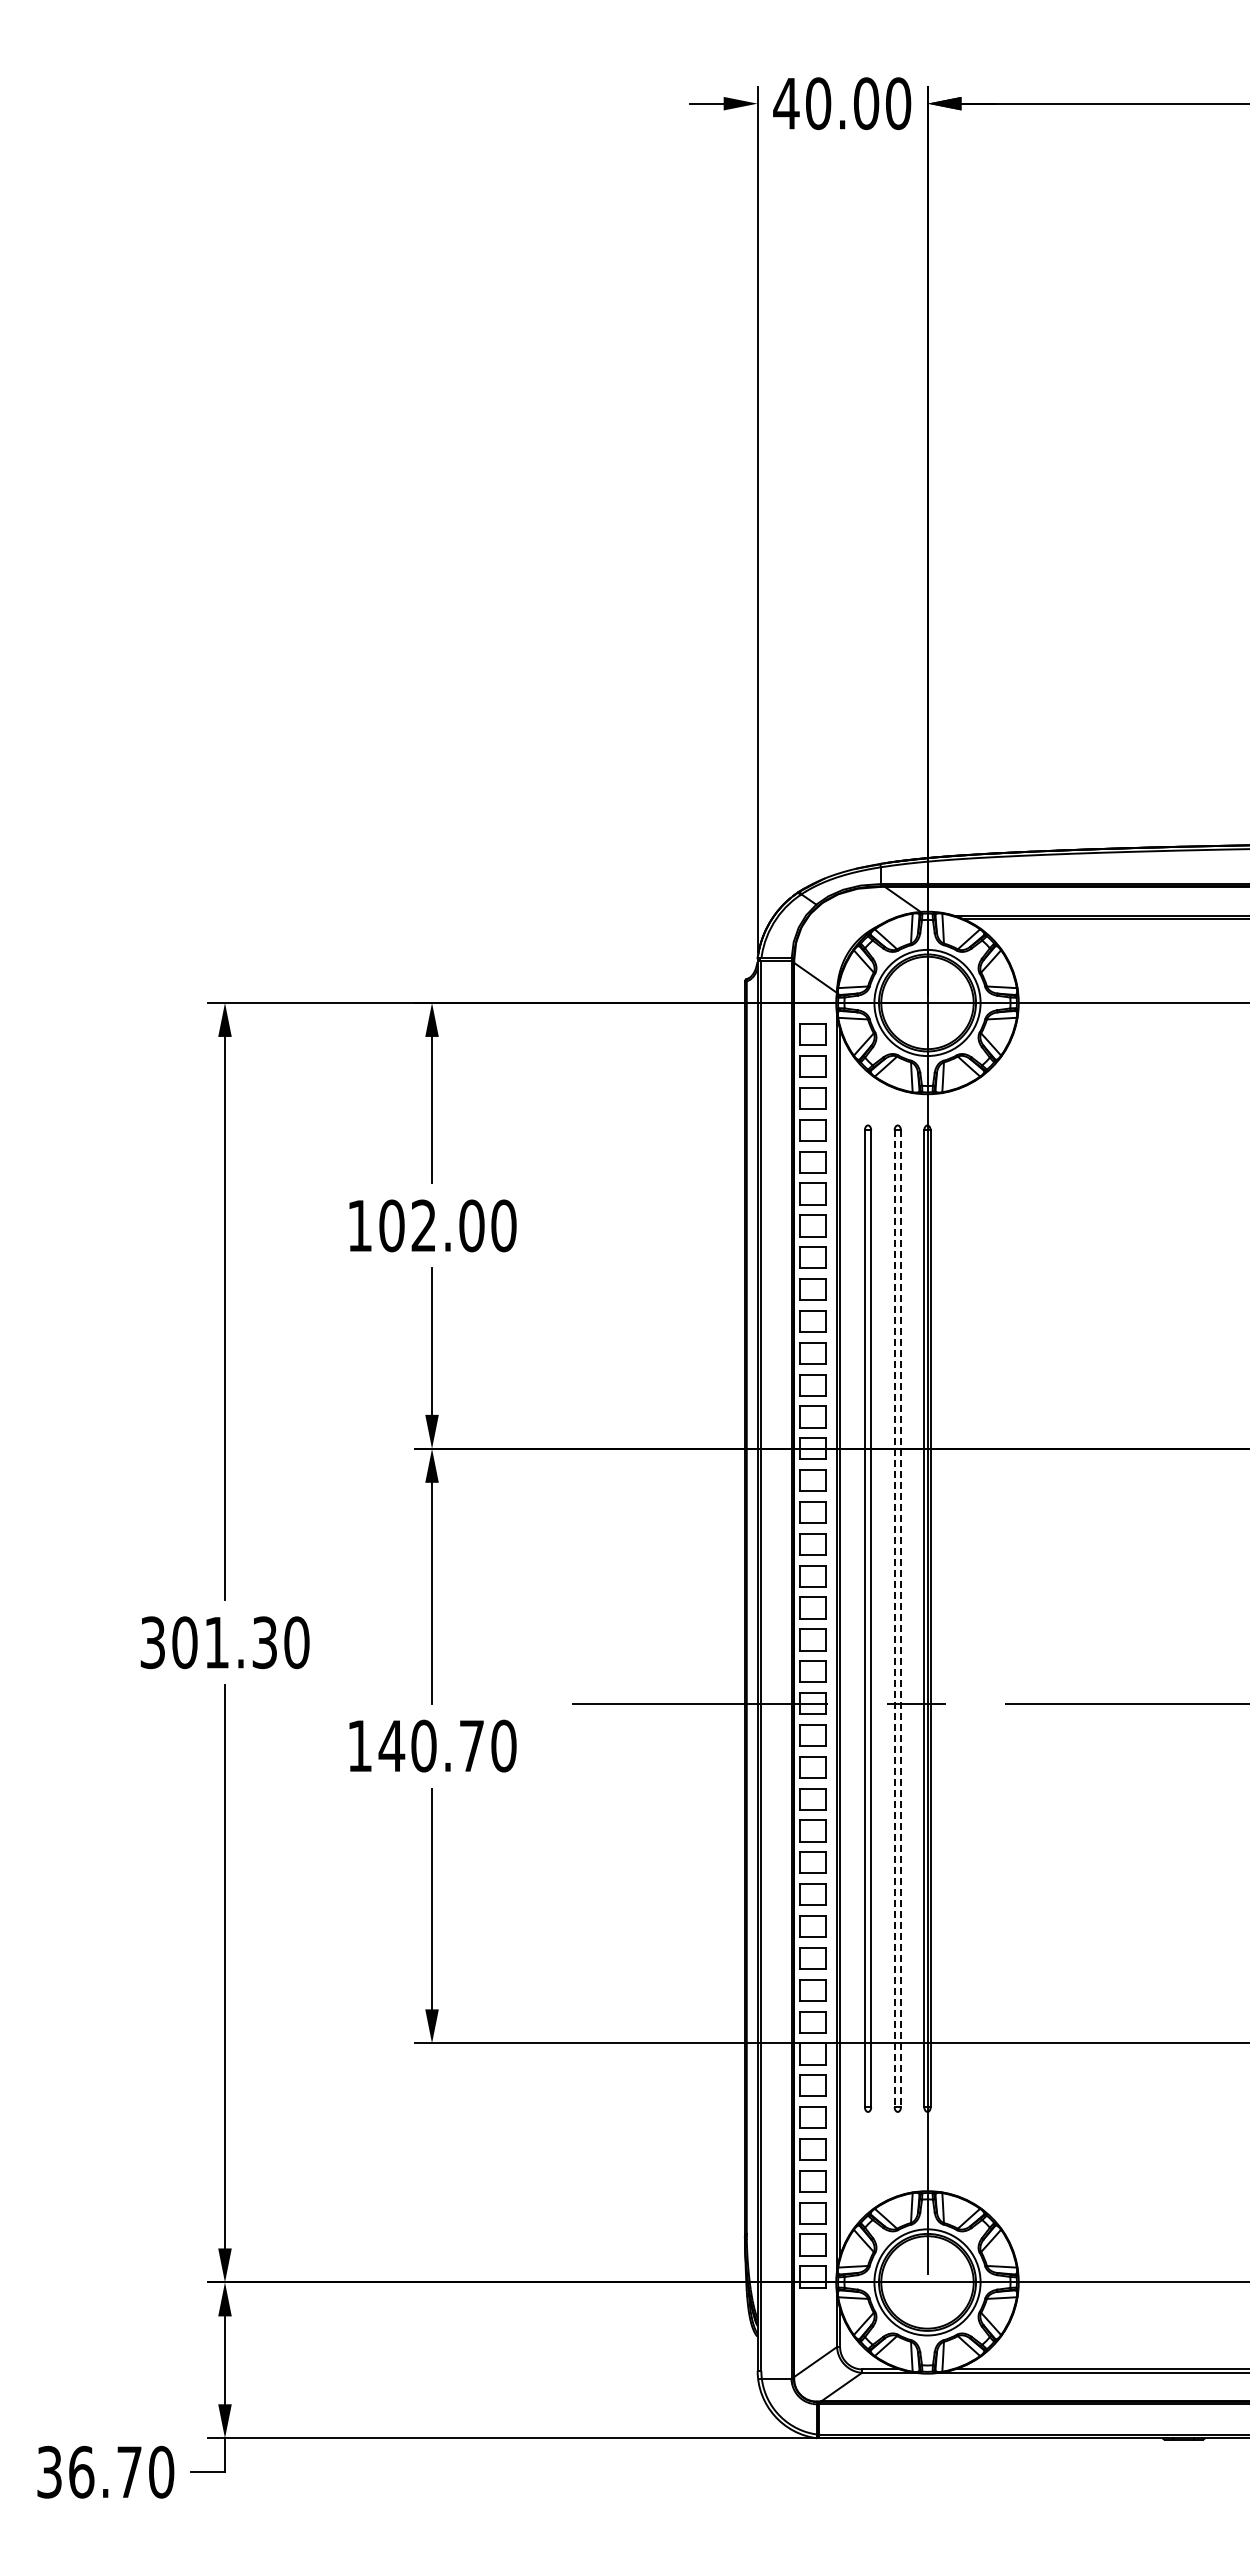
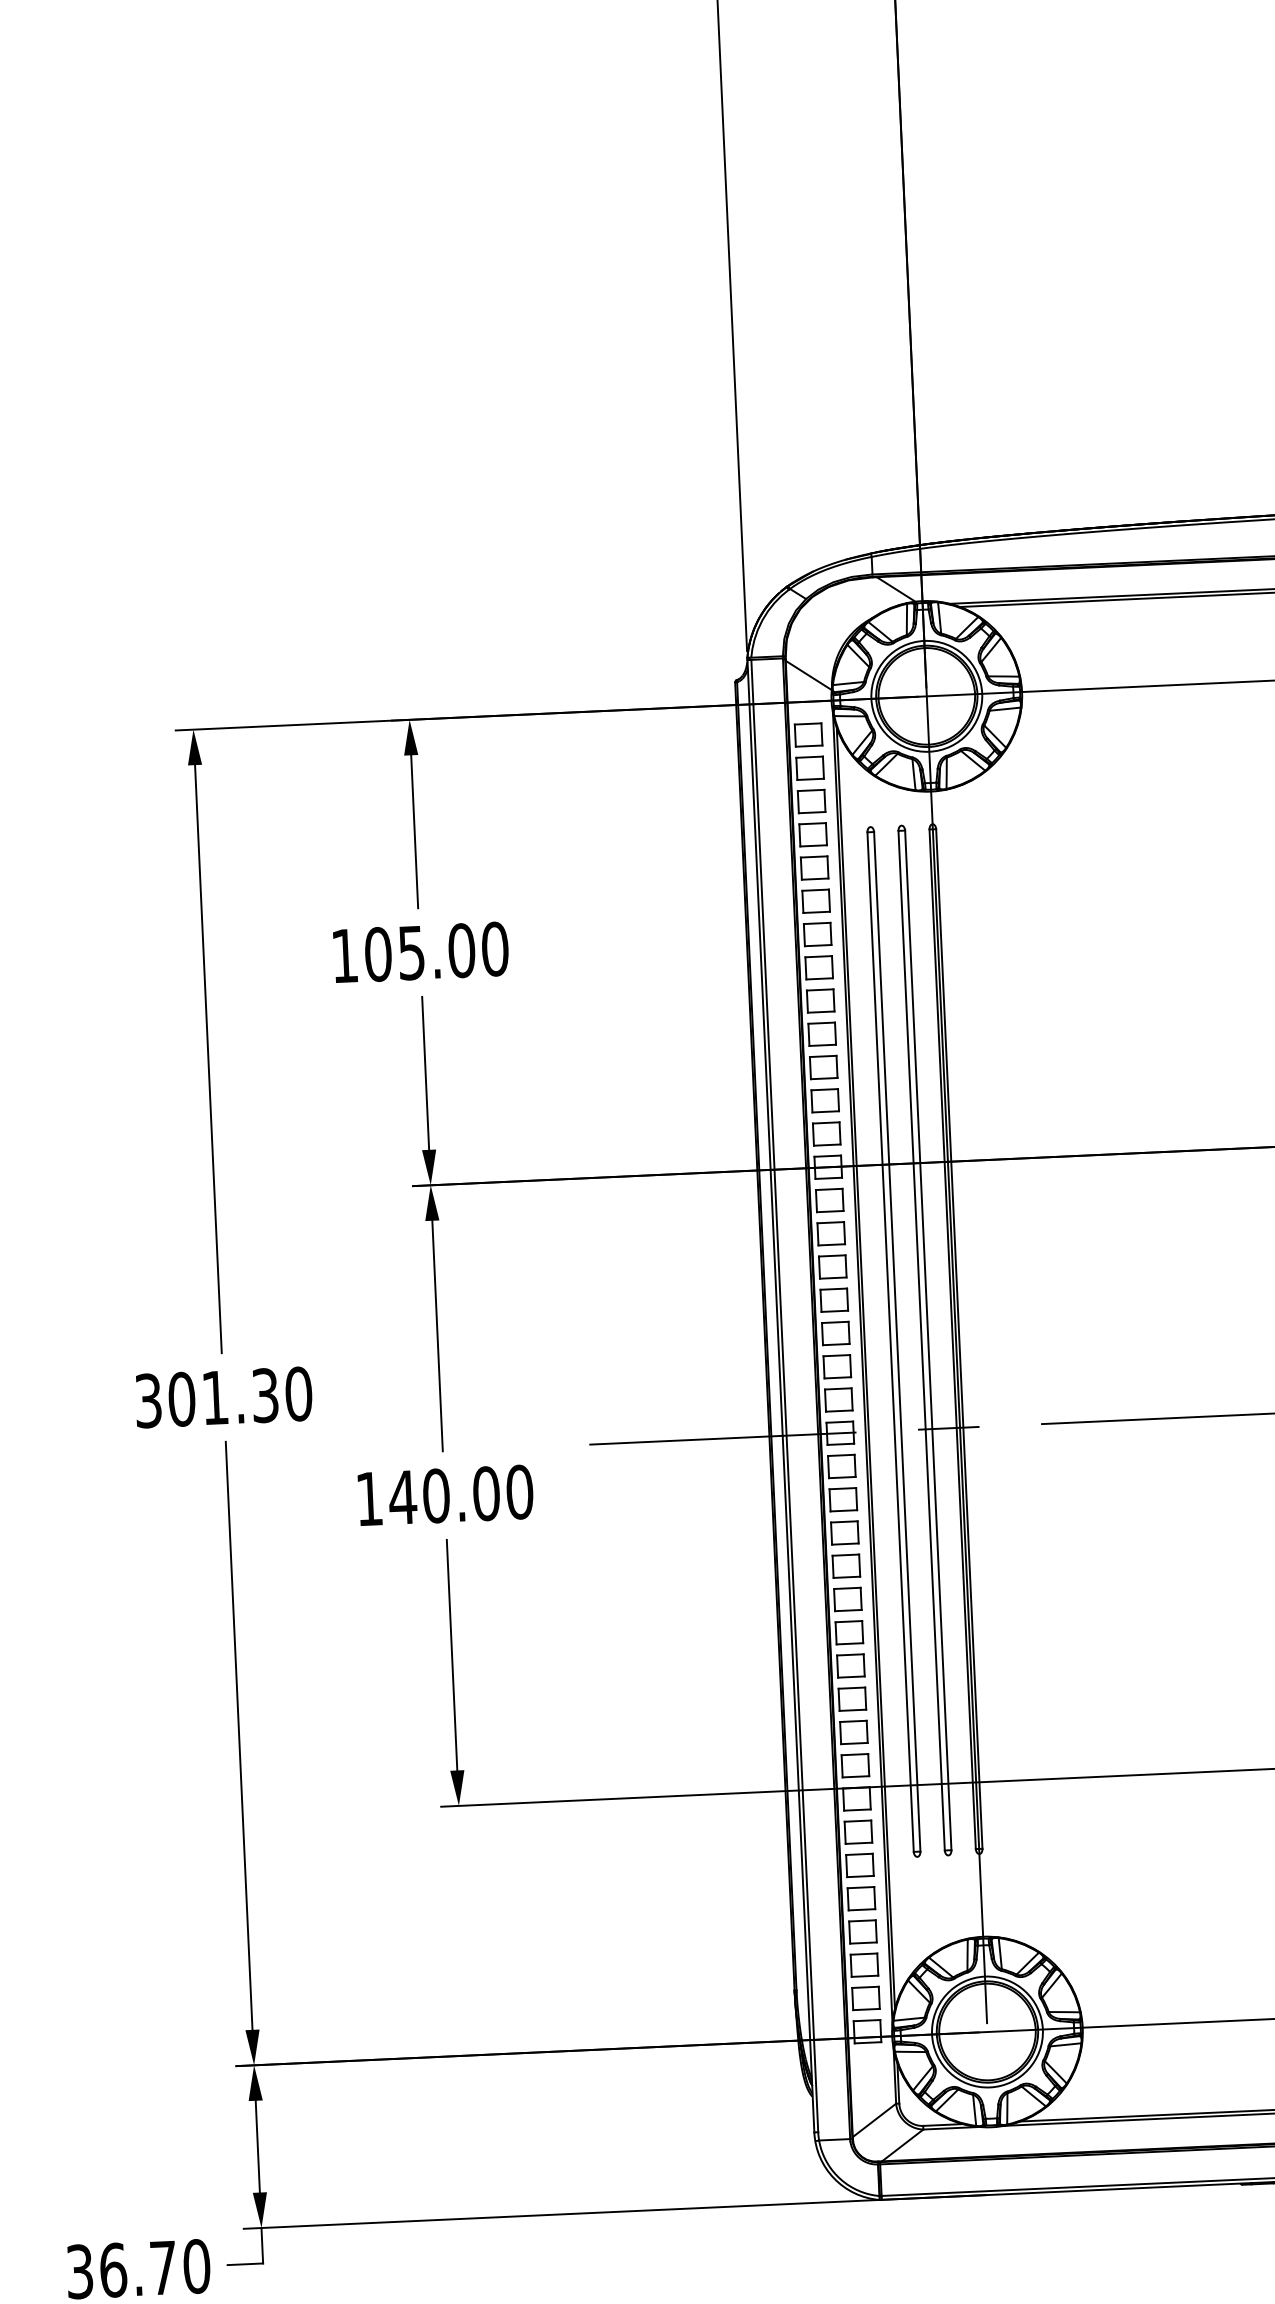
text: (423, 1225) -> (411, 952), 102.00 -> 105.00
line: (894, 1619) -> (921, 1341), dashed -> solid
line: (900, 1619) -> (927, 1341), dashed -> solid
text: (471, 1745) -> (485, 1493), 140.70 -> 140.00

